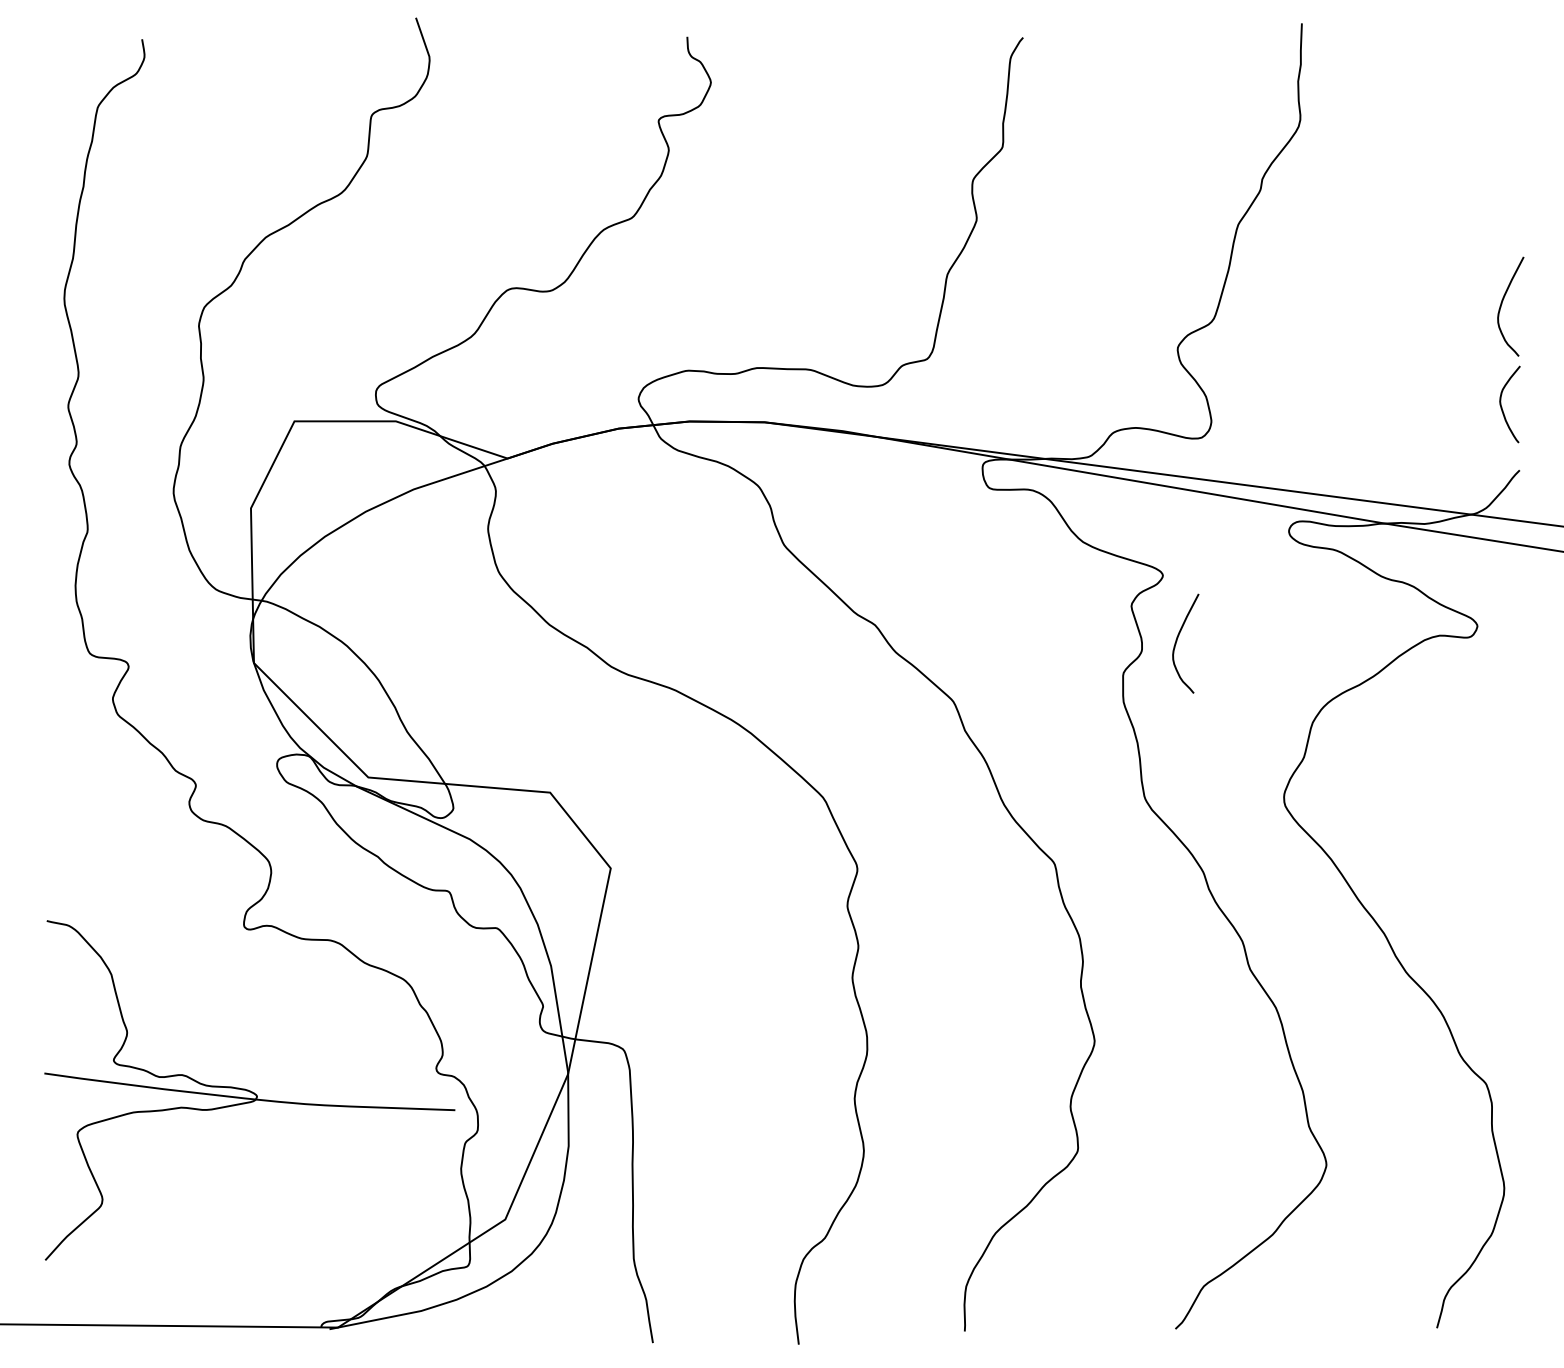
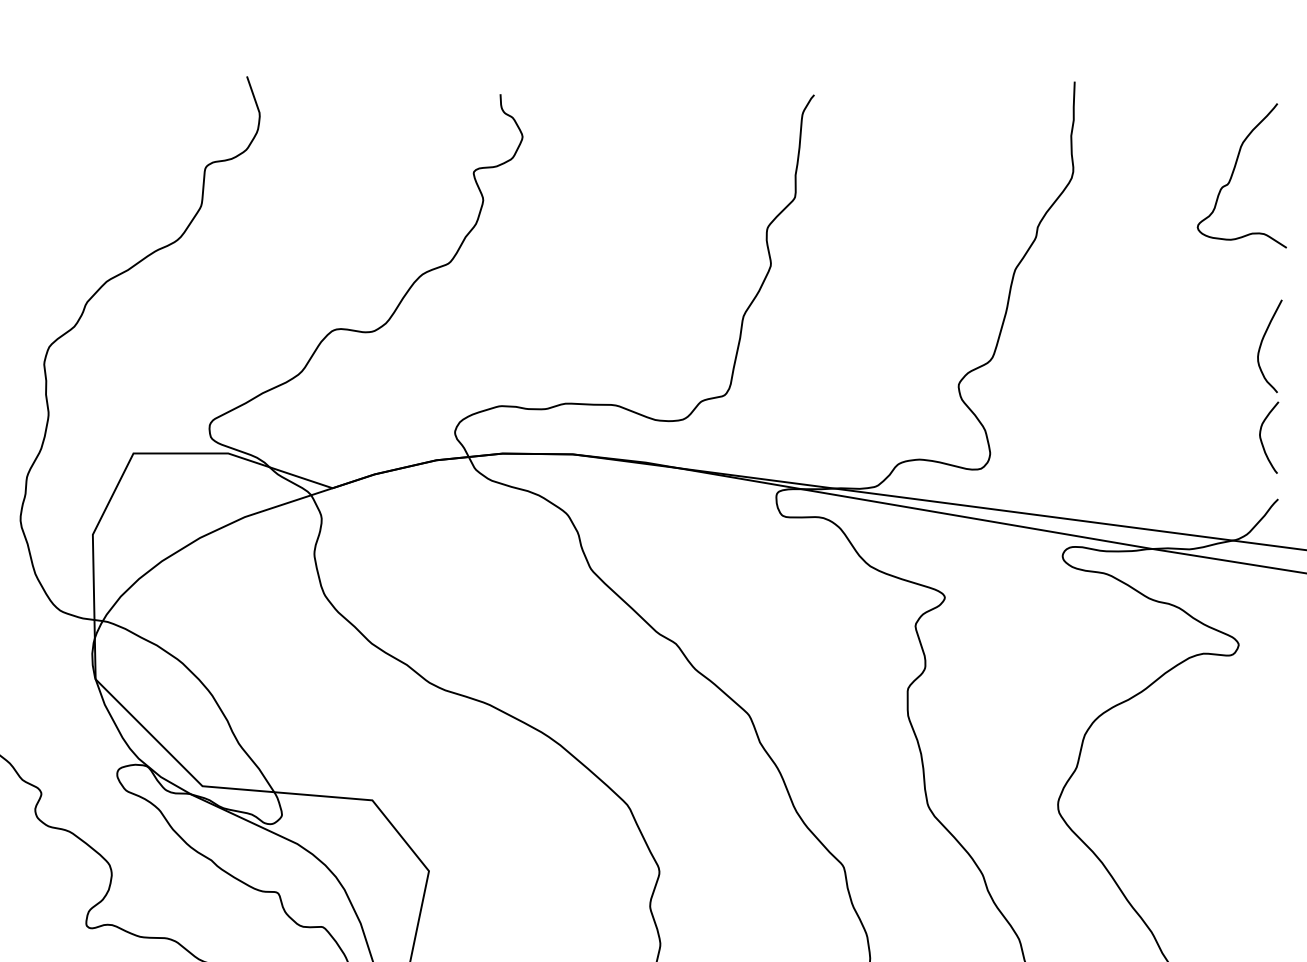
curve: (1472, 120) -> (1234, 172), added
curve: (1177, 641) -> (958, 659), removed

